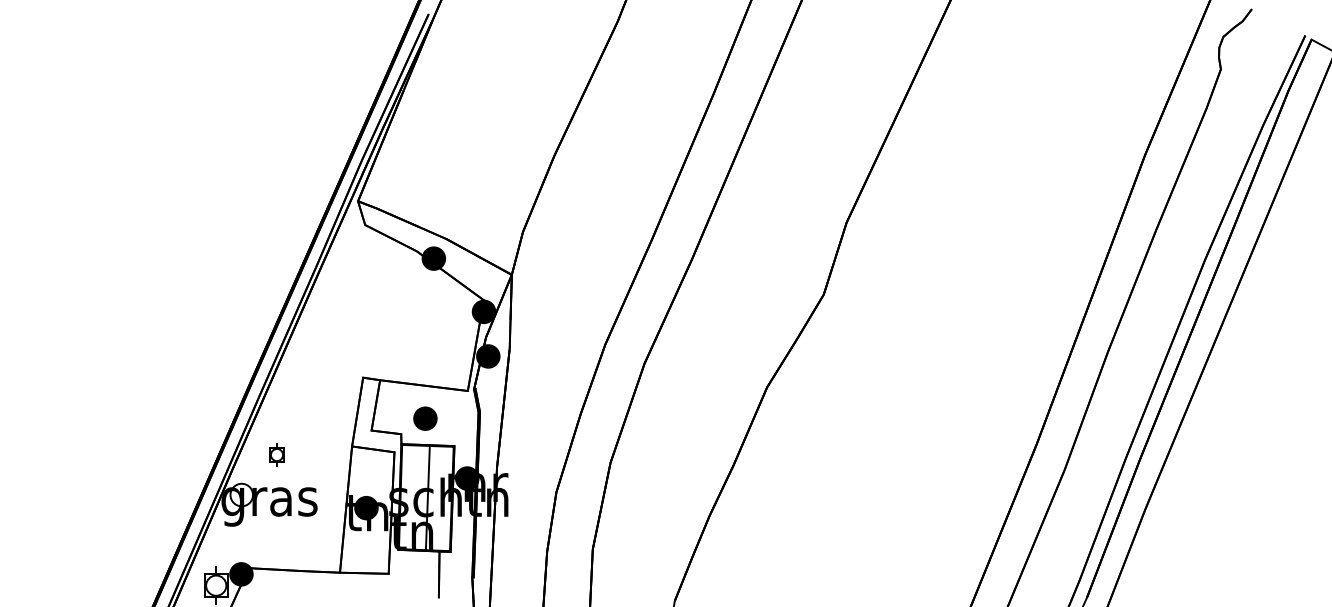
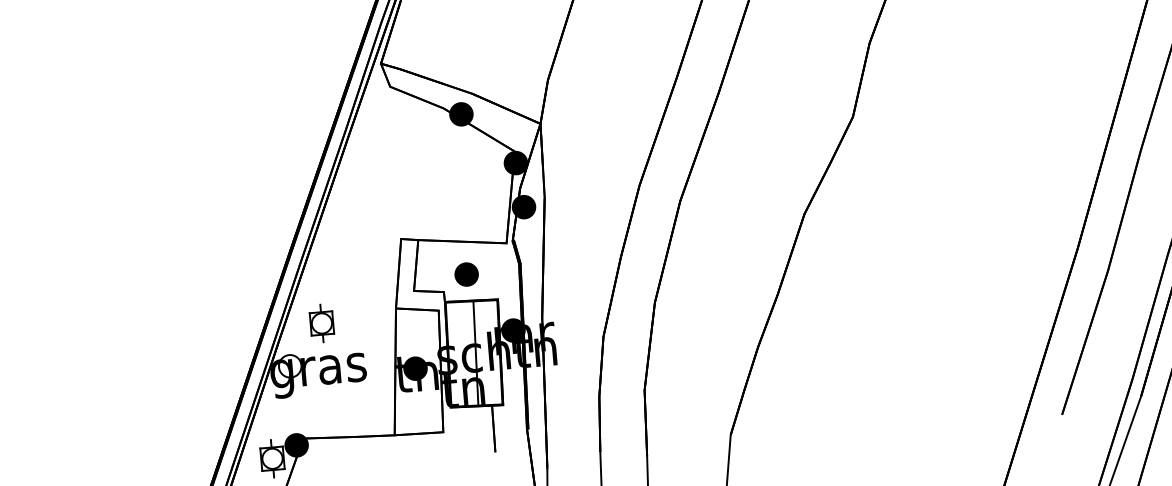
part: (276, 454) -> (321, 322), size x1.67

